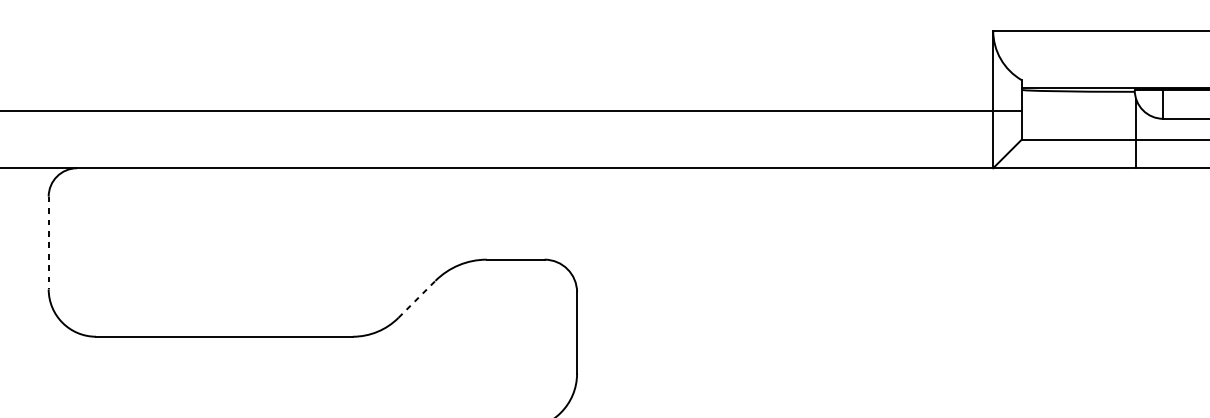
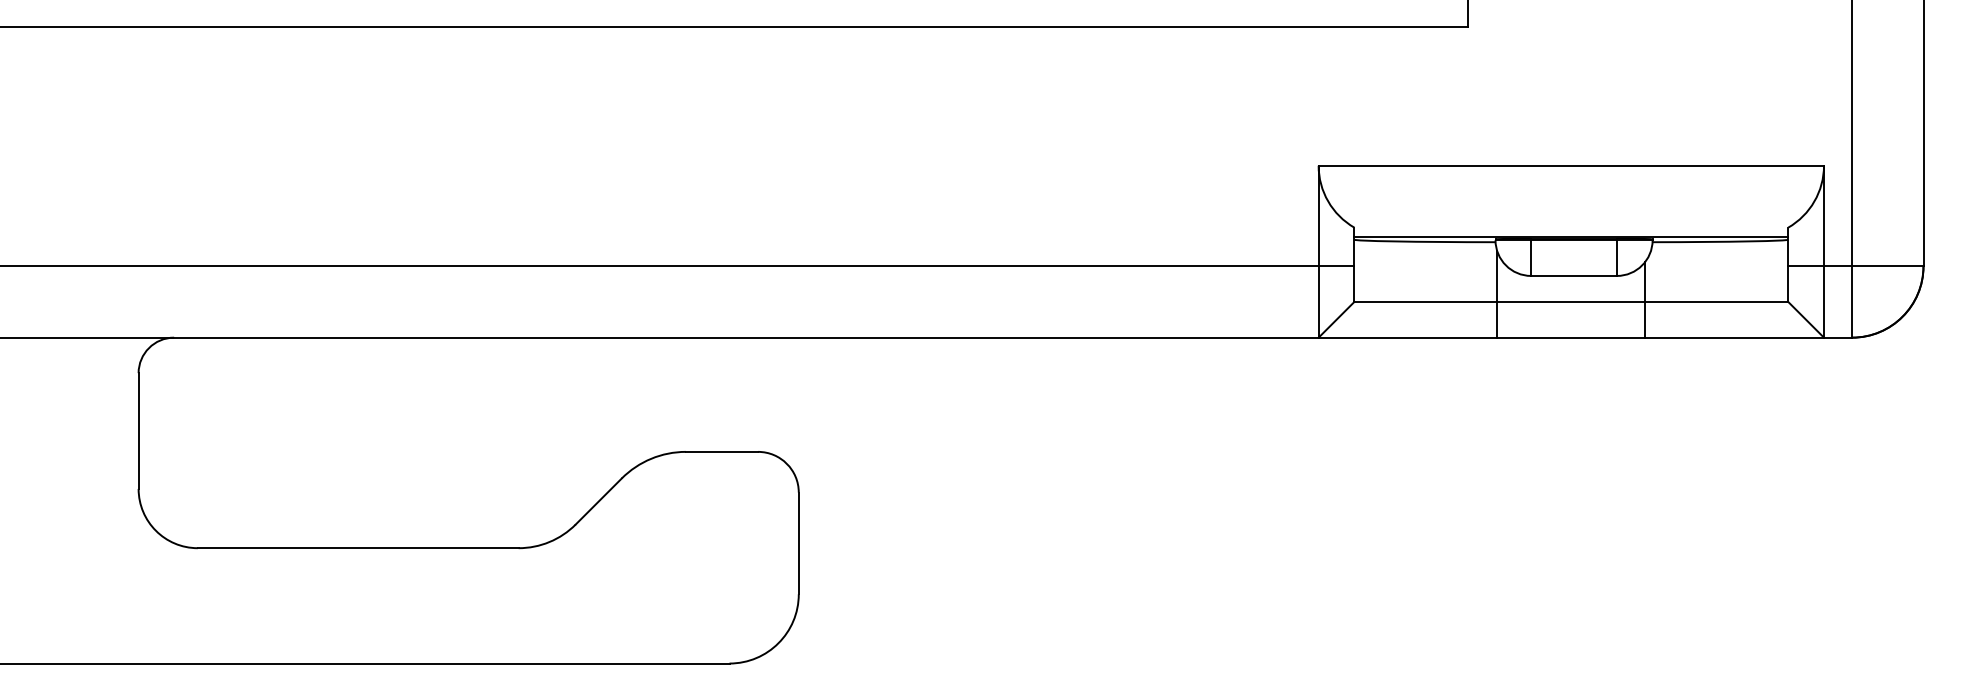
line: (48, 243) -> (138, 431), dashed -> solid
line: (416, 299) -> (598, 501), dashed -> solid

